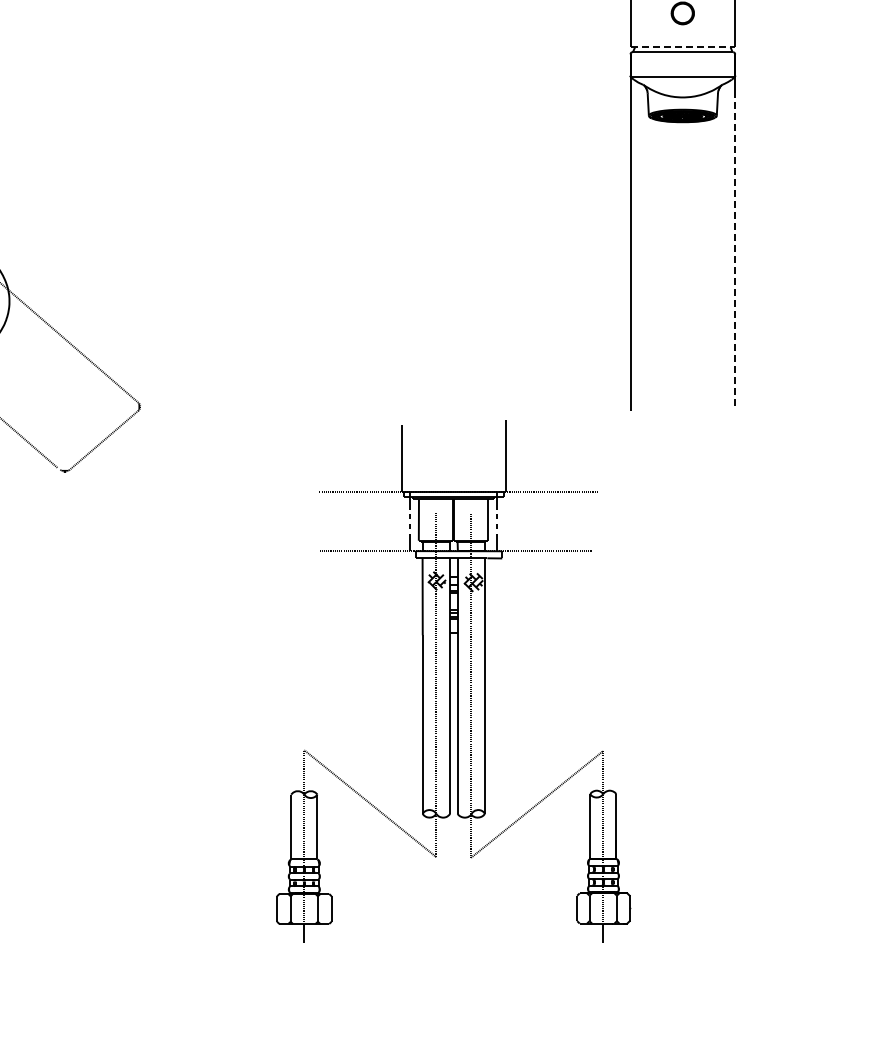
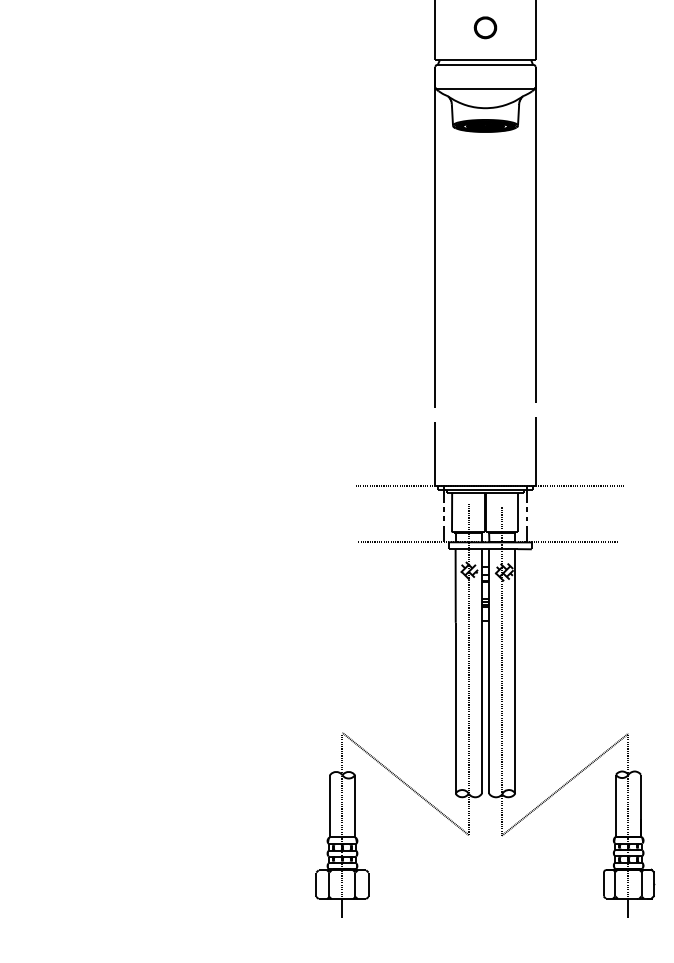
line: (683, 47) -> (486, 60), dashed -> solid
line: (735, 251) -> (535, 255), dashed -> solid
part: (453, 681) -> (485, 667), moved

